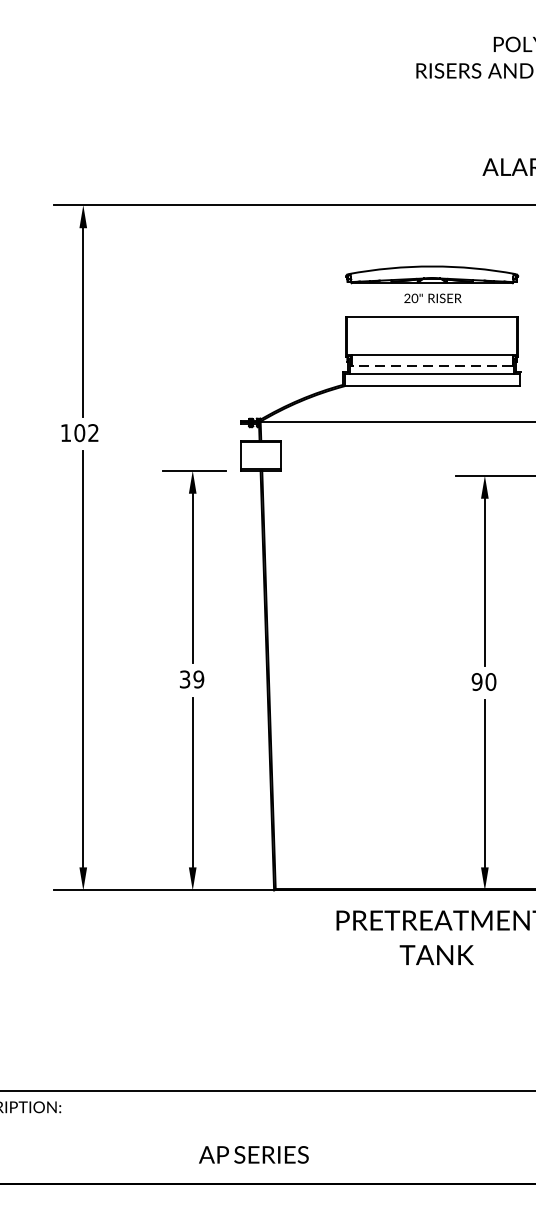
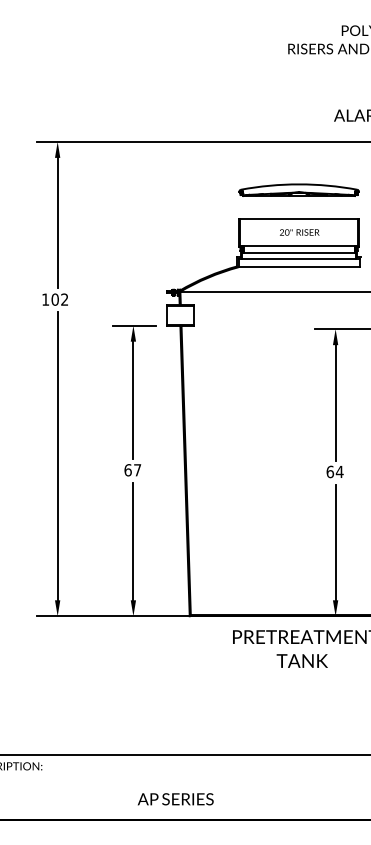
text: (432, 298) -> (299, 232), moved
line: (432, 366) -> (299, 253), dashed -> solid
text: (191, 679) -> (132, 470), 39 -> 67
text: (483, 681) -> (334, 471), 90 -> 64

